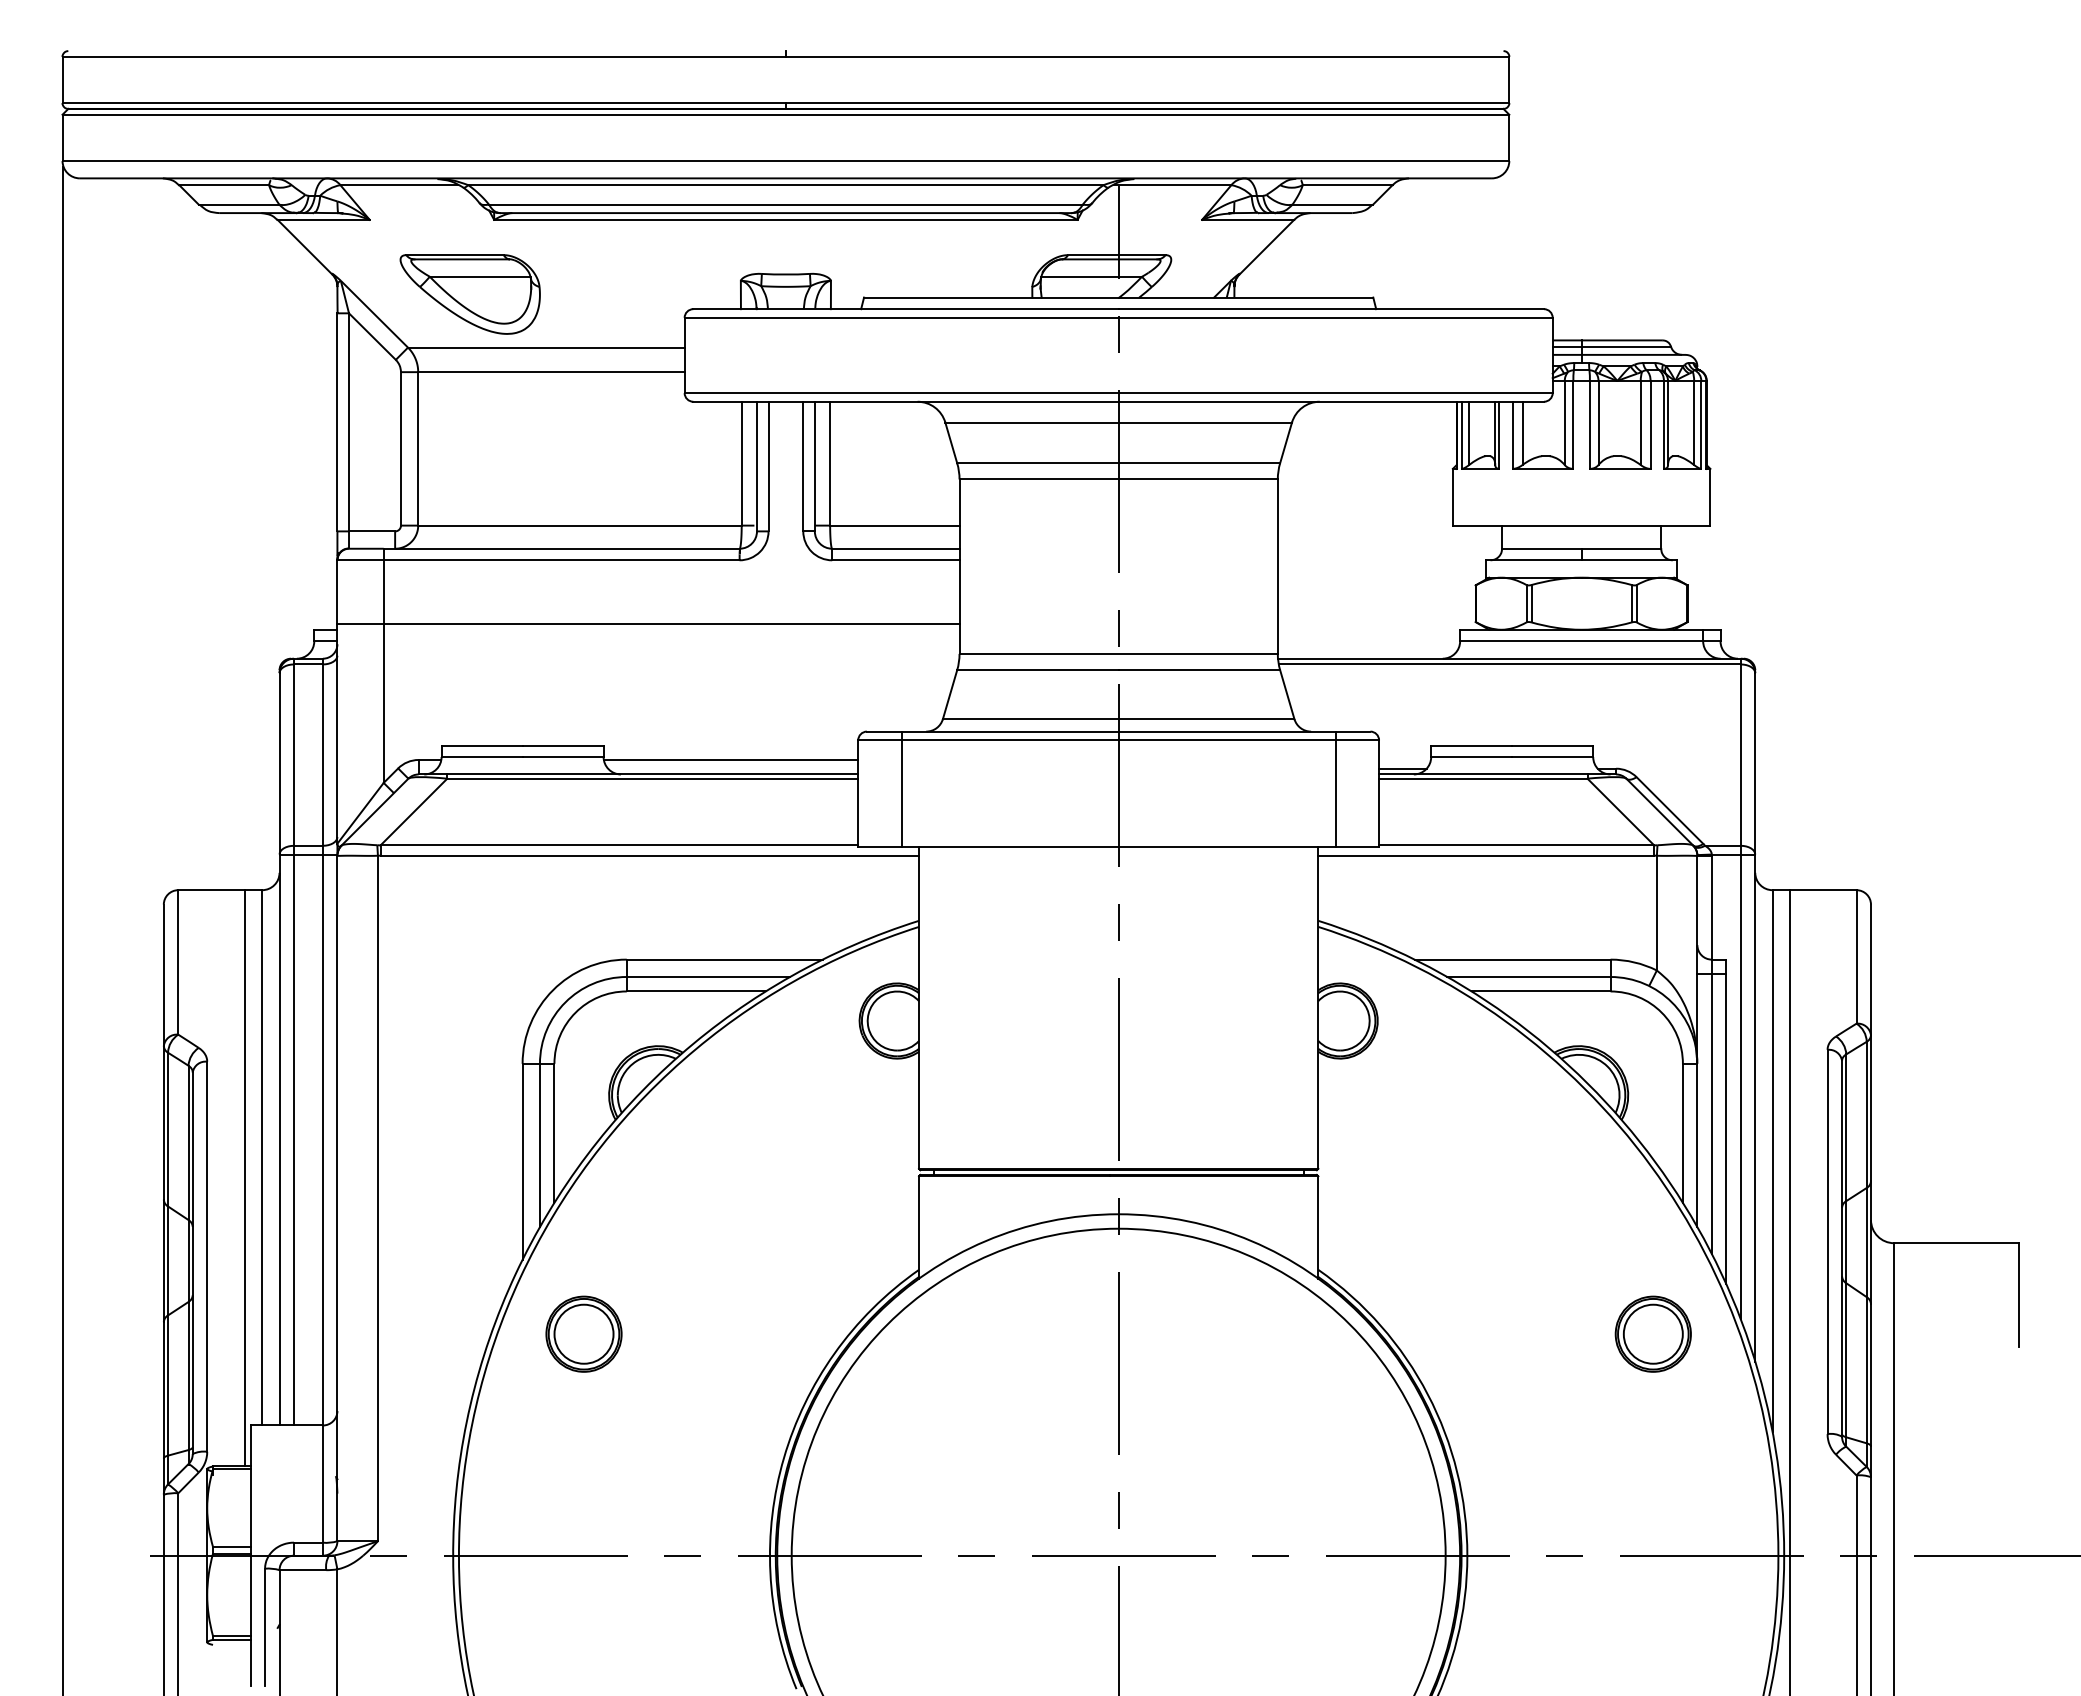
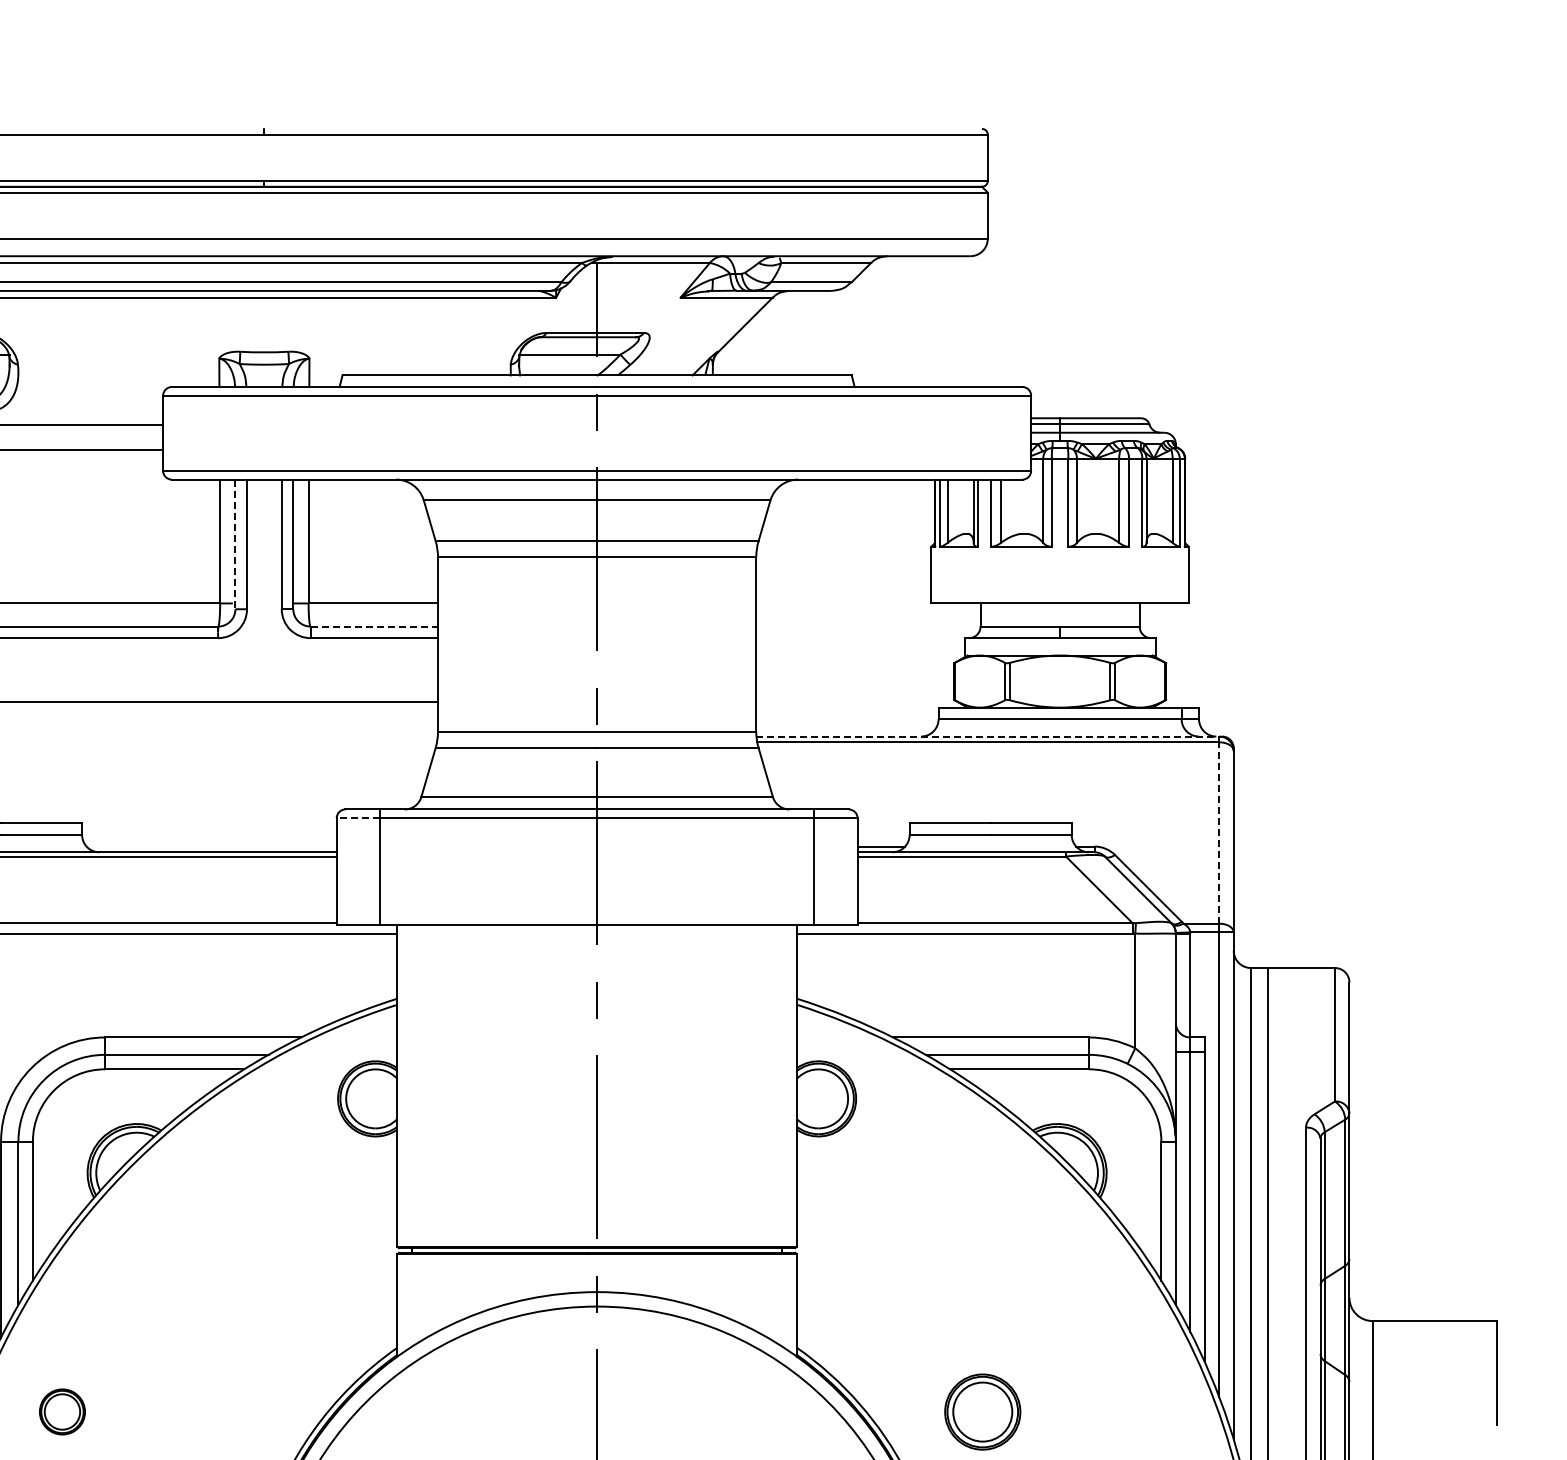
line: (756, 466) -> (234, 544), solid -> dashed
line: (895, 548) -> (373, 626), solid -> dashed
line: (1509, 658) -> (987, 736), solid -> dashed
line: (879, 740) -> (357, 818), solid -> dashed
line: (1740, 755) -> (1218, 833), solid -> dashed
line: (730, 759) -> (208, 837), removed
part: (583, 1333) -> (61, 1411), size x0.6
part: (1652, 1333) -> (981, 1411), moved

